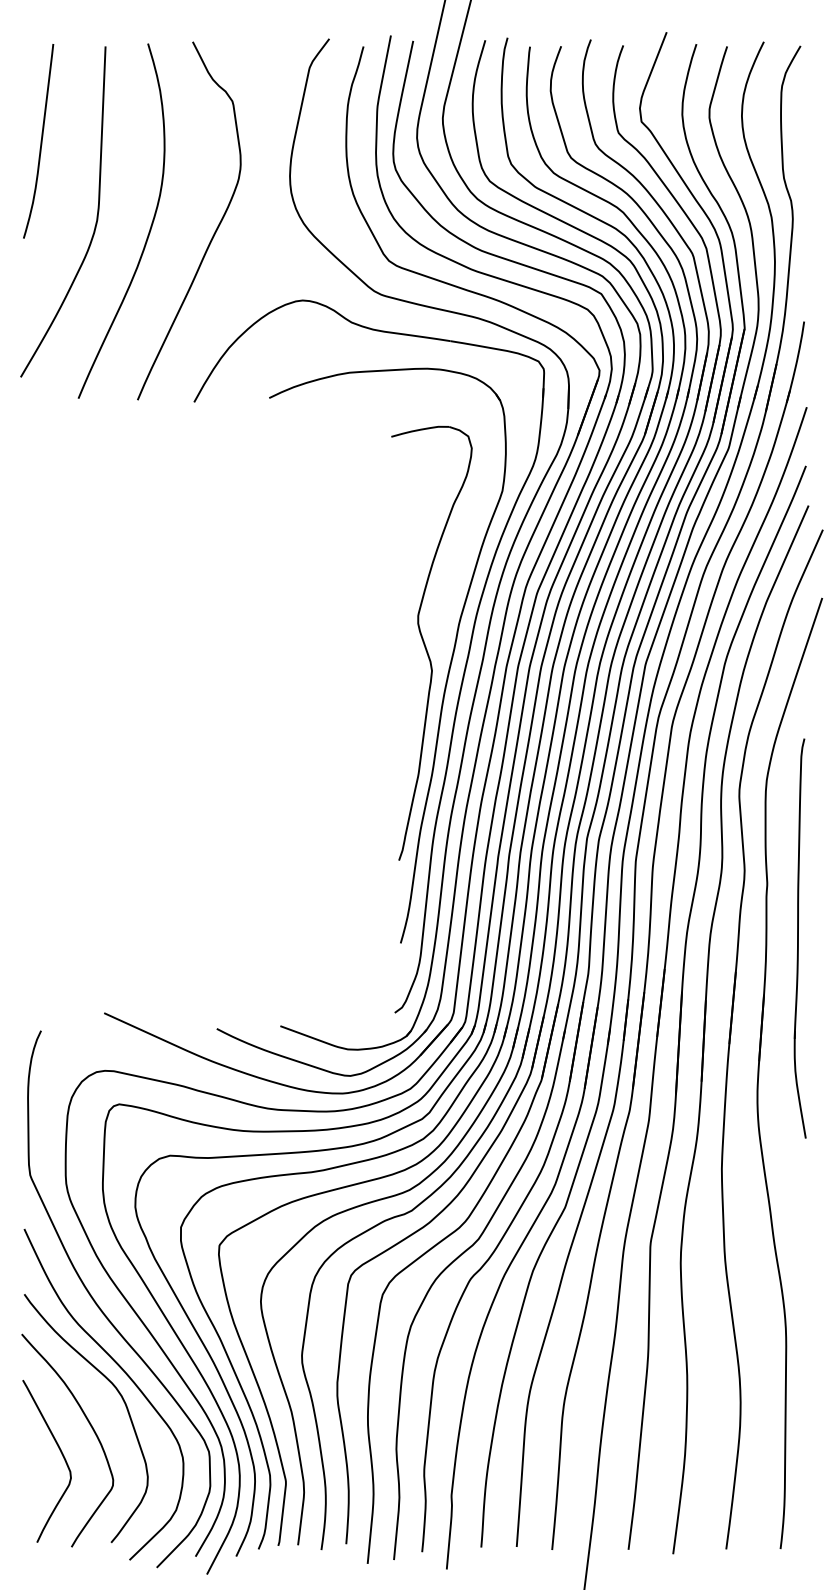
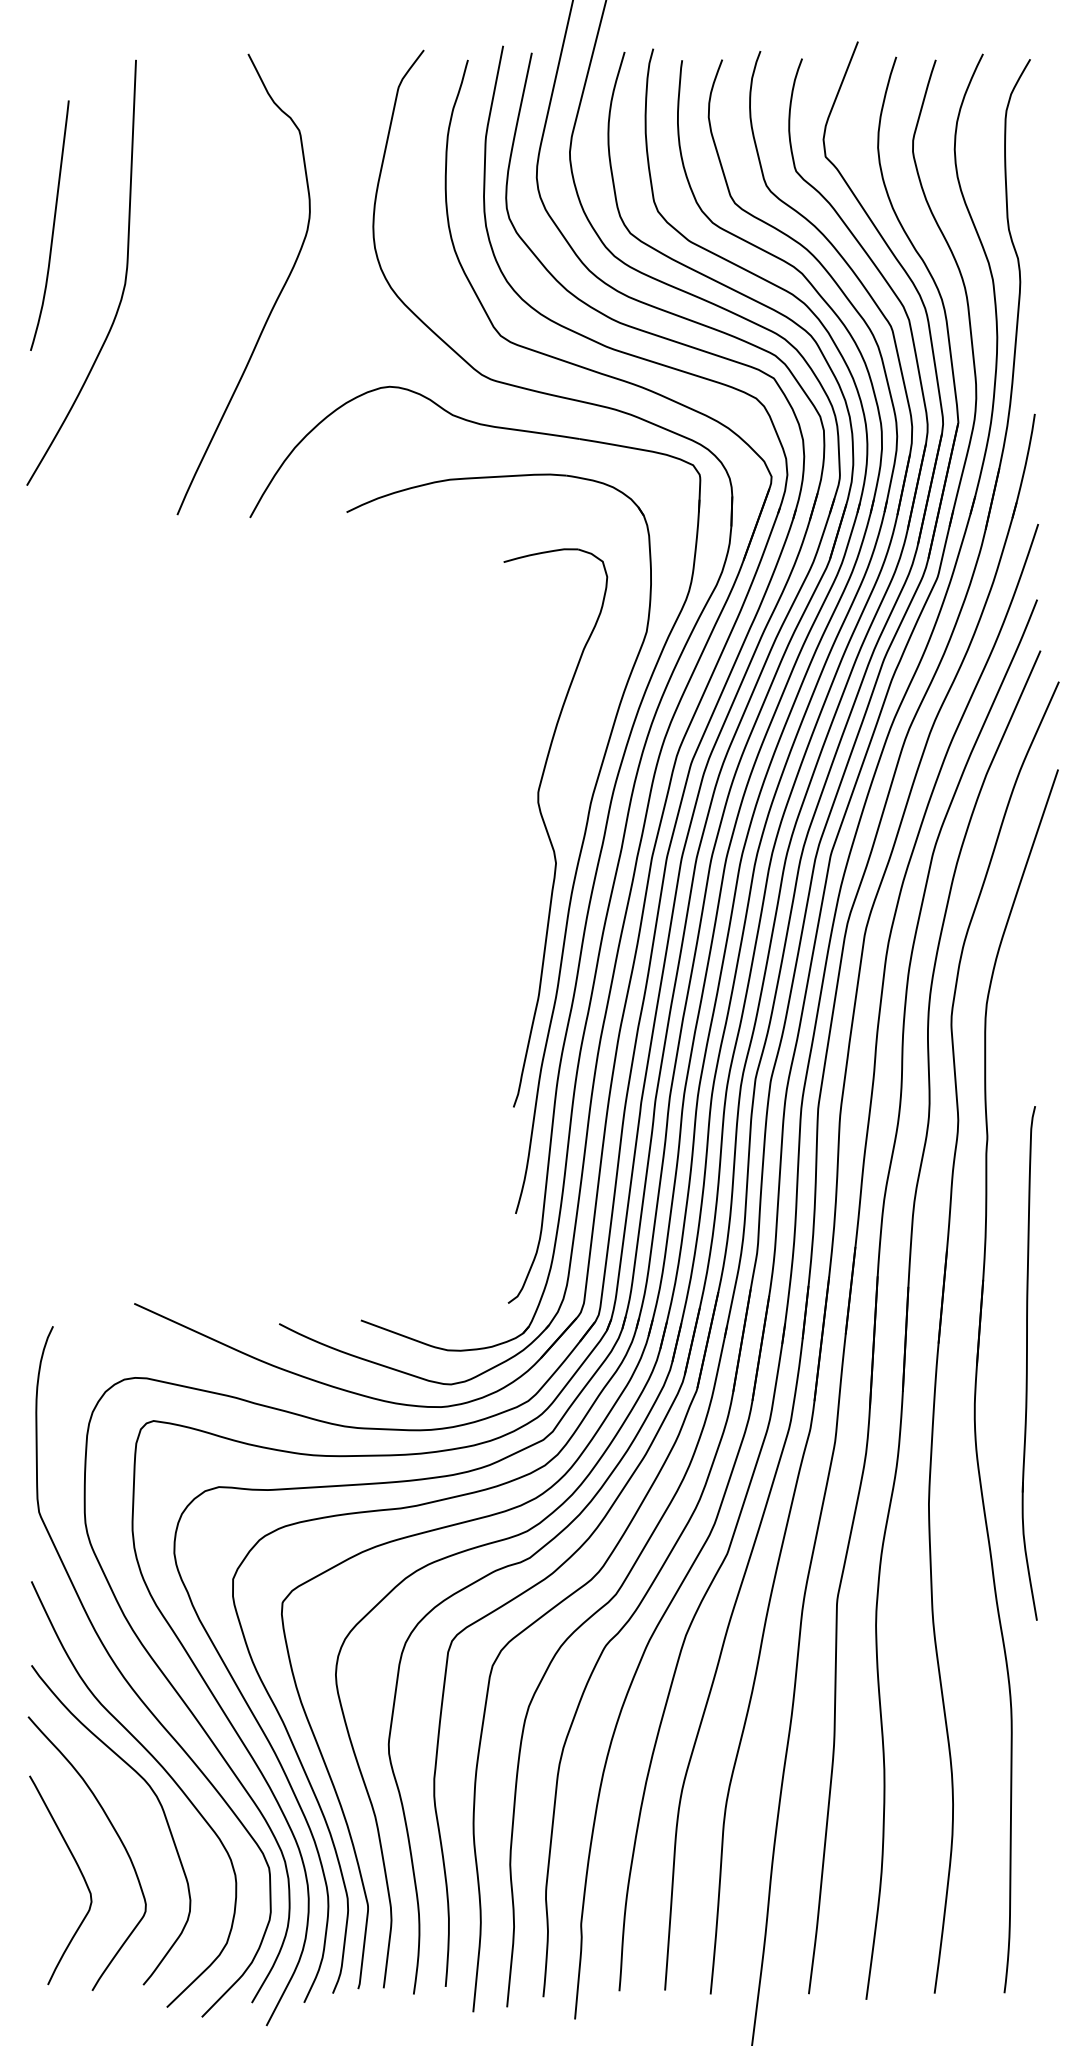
curve: (40, 141) -> (52, 225), moved
curve: (149, 228) -> (192, 294), removed
part: (799, 938) -> (1028, 1363), moved

